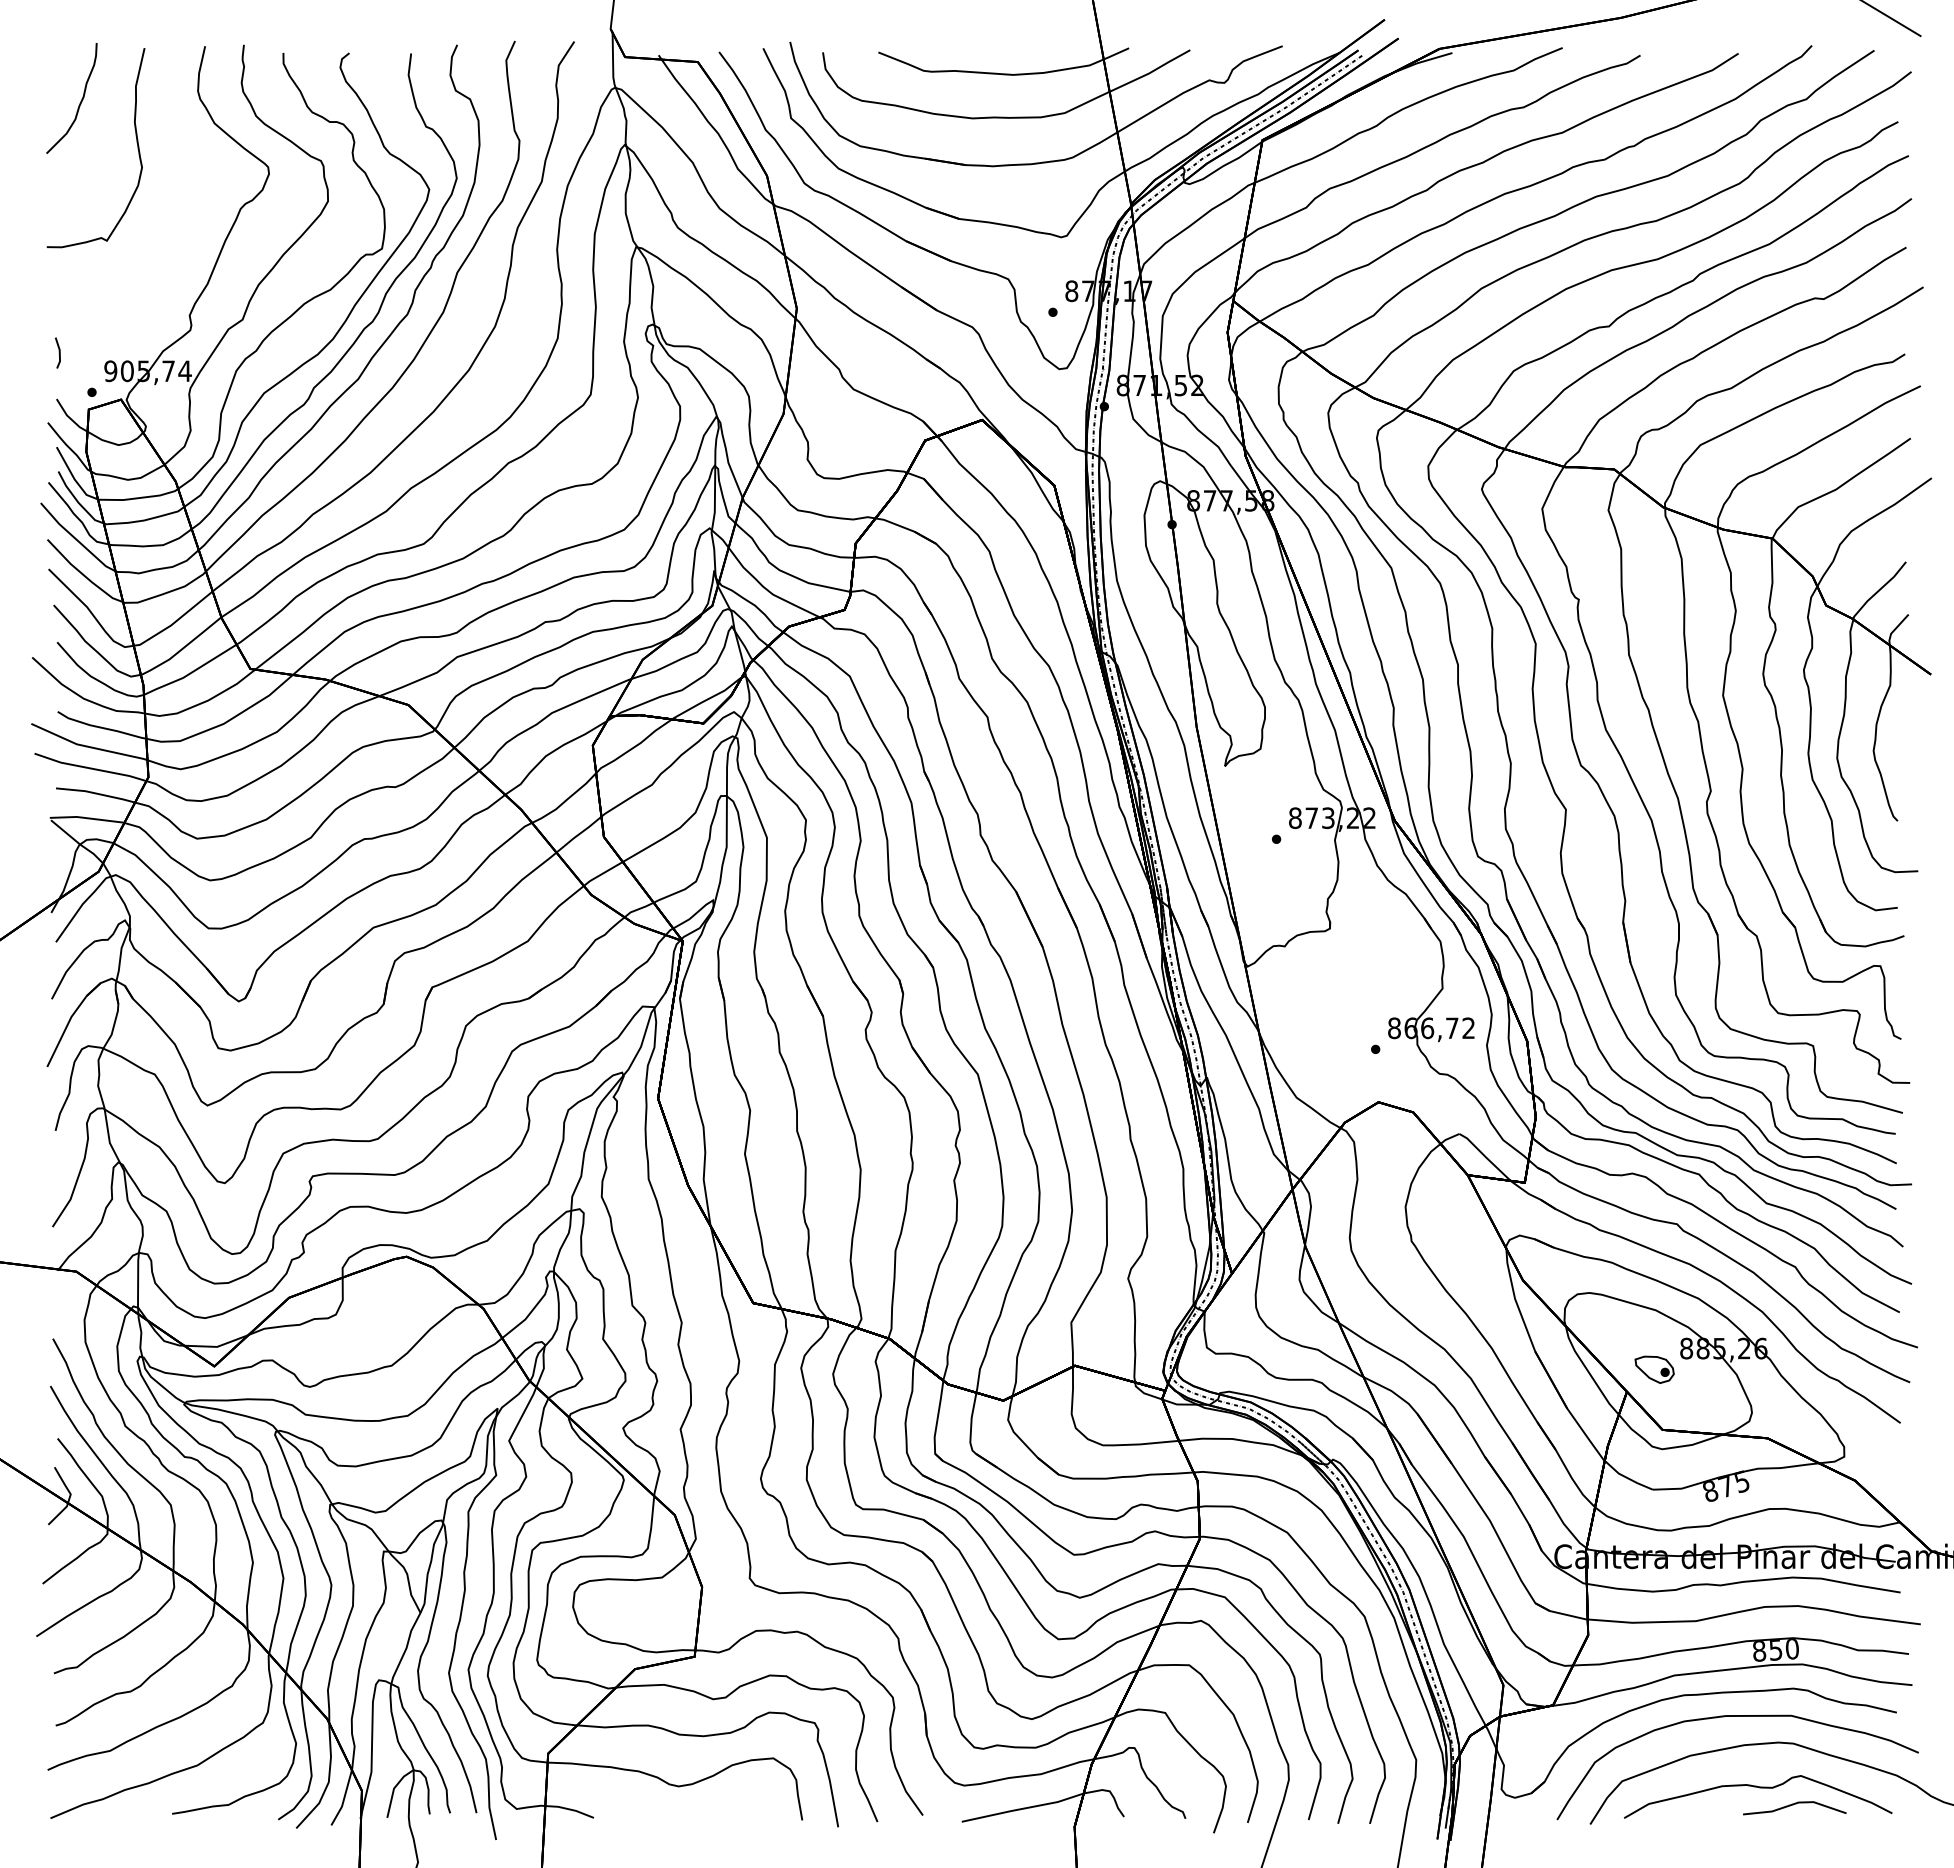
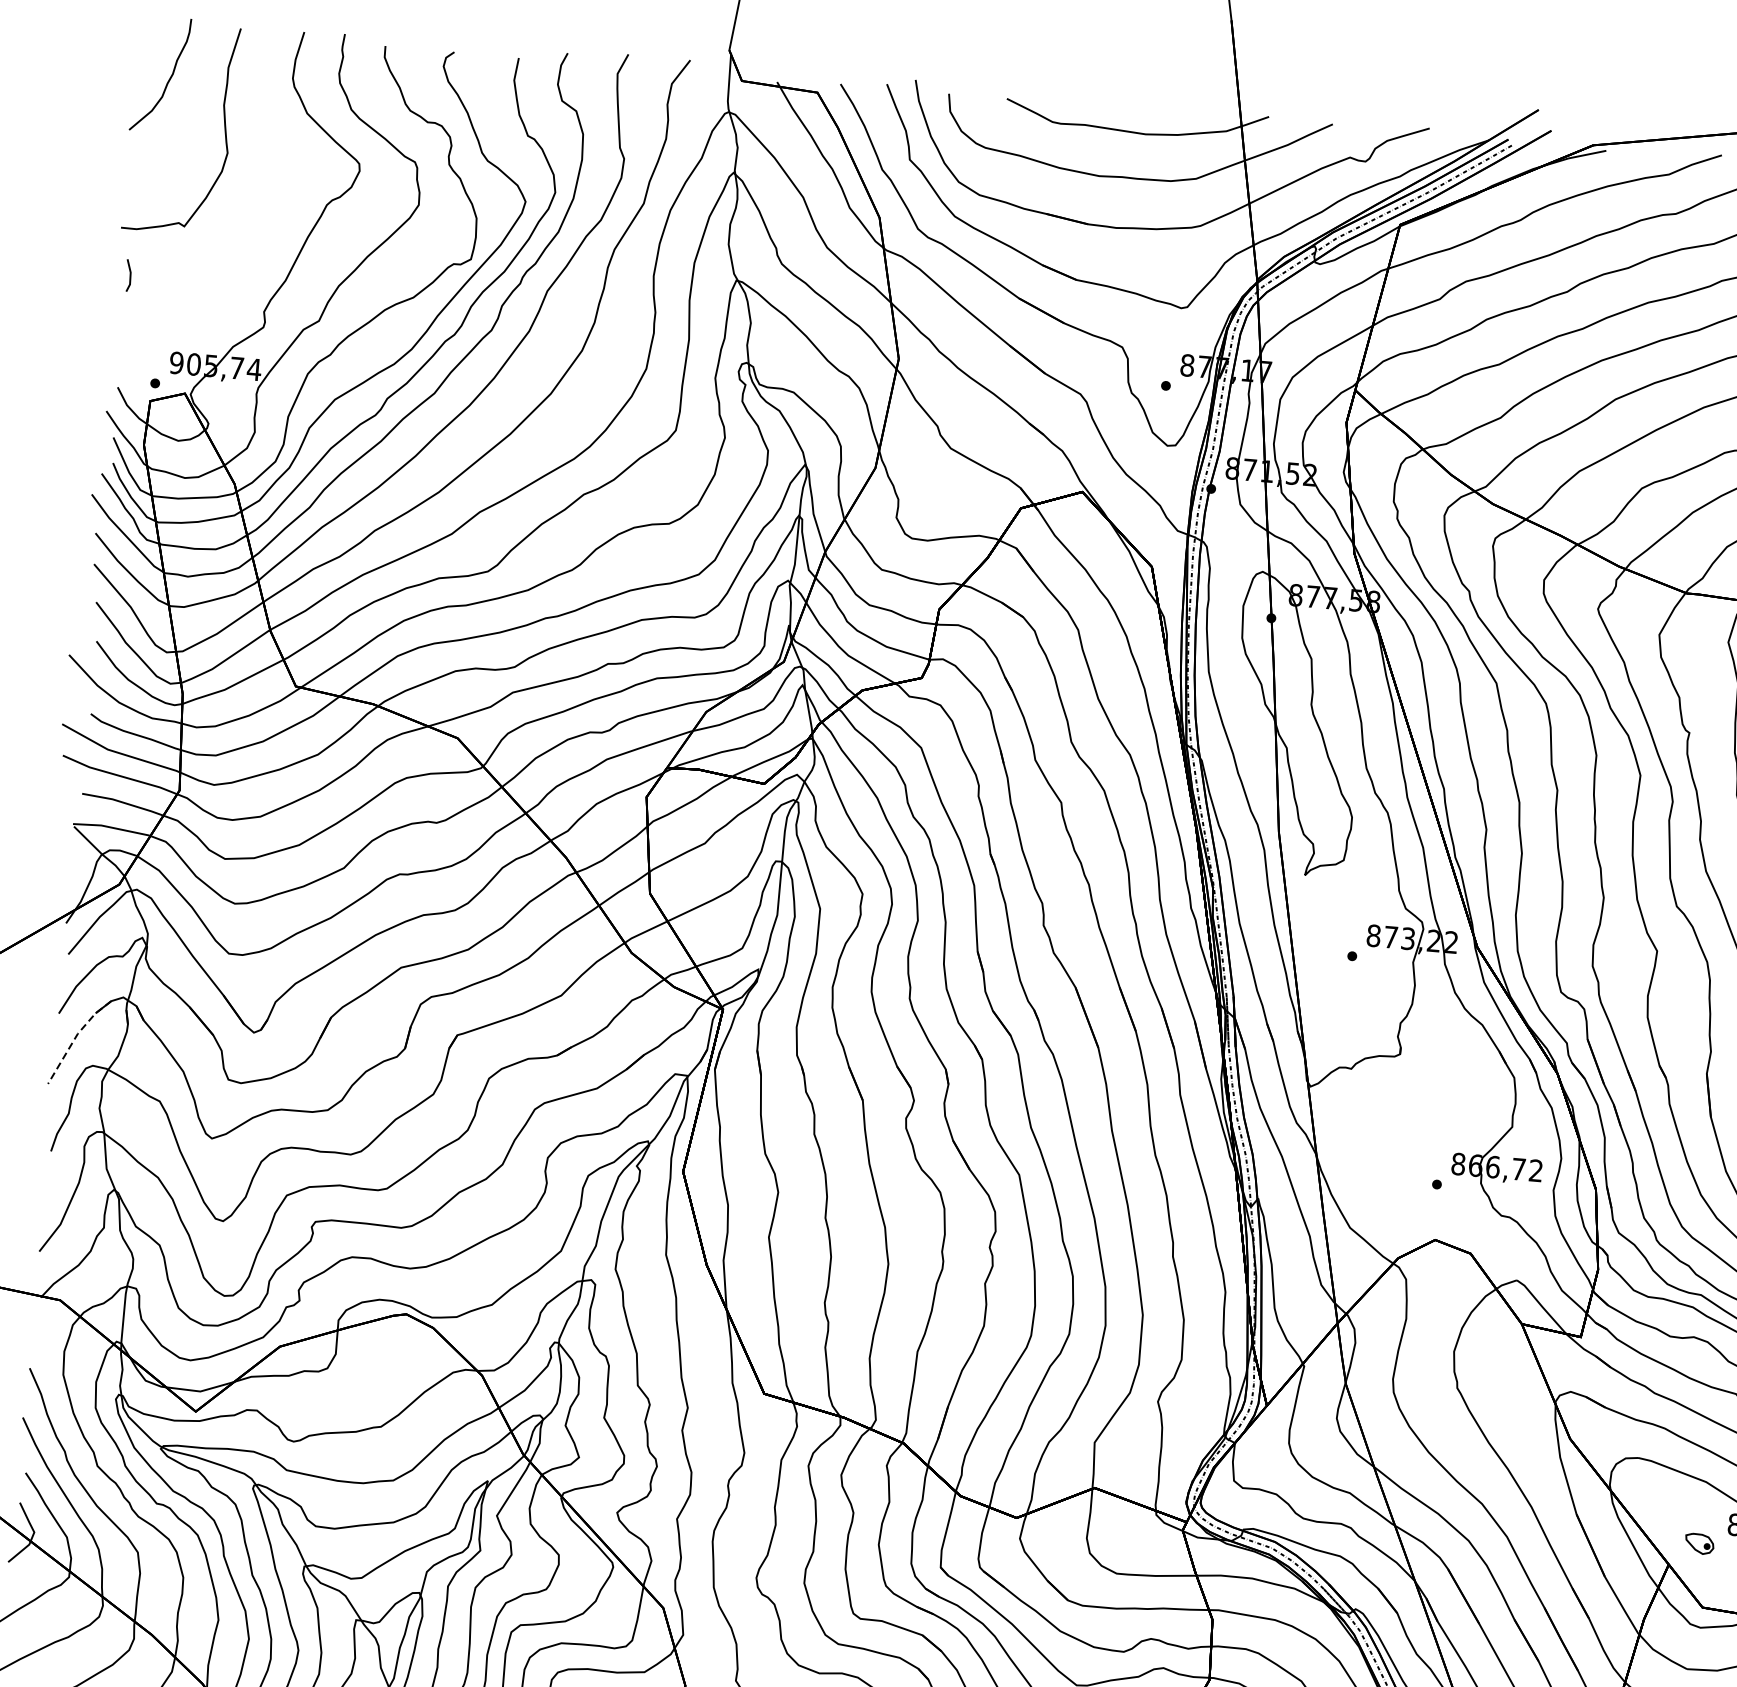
line: (58, 352) -> (129, 275), moved
line: (69, 1021) -> (75, 1038), solid -> dashed
part: (1654, 1369) -> (1699, 1543), size x0.7

